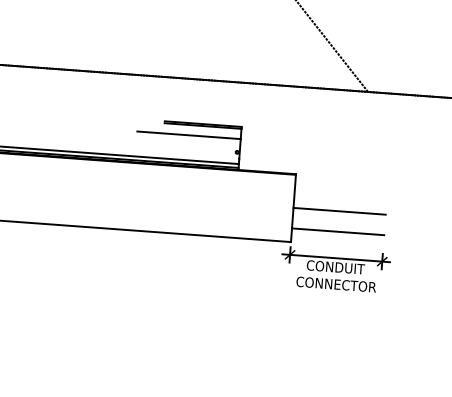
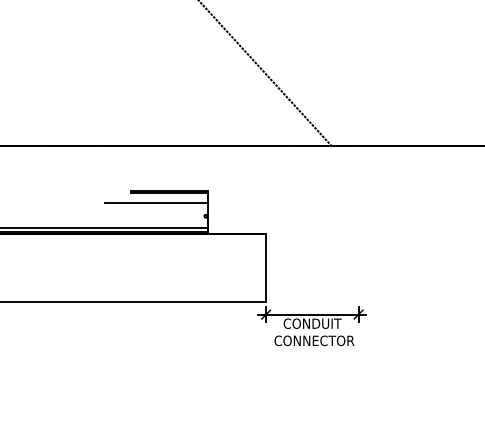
line: (339, 211) -> (312, 267), removed
line: (338, 232) -> (312, 288), removed

